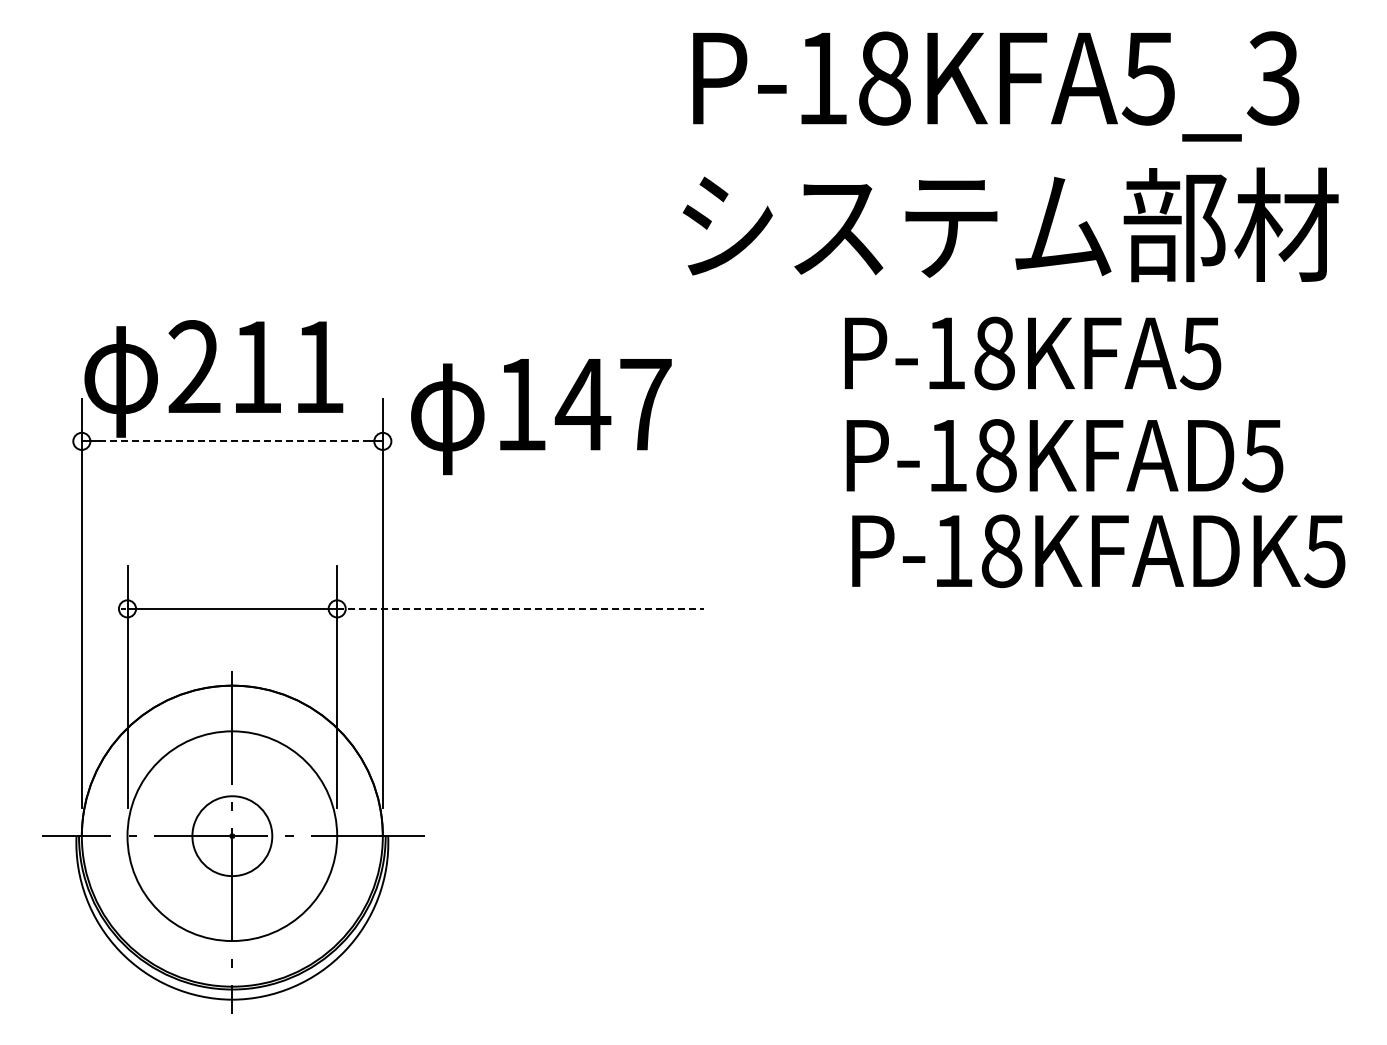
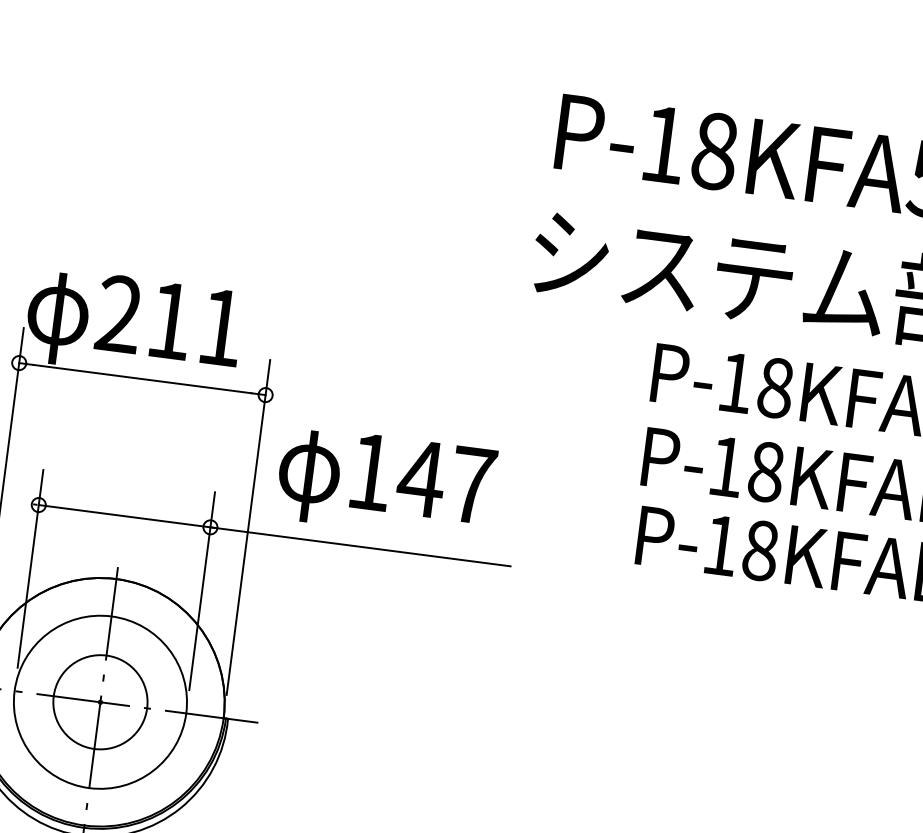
text: (541, 417) -> (386, 484), moved
line: (232, 441) -> (142, 379), dashed -> solid
line: (521, 608) -> (361, 546), dashed -> solid
circle: (232, 836) -> (100, 702), size x1.43

